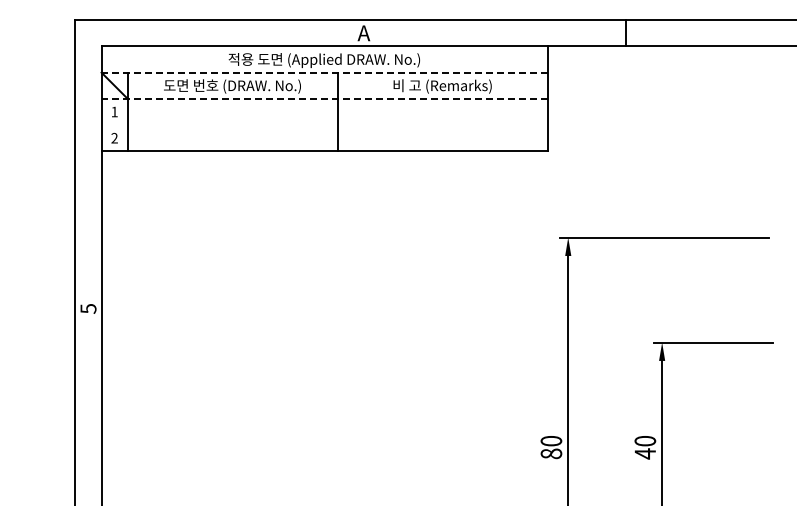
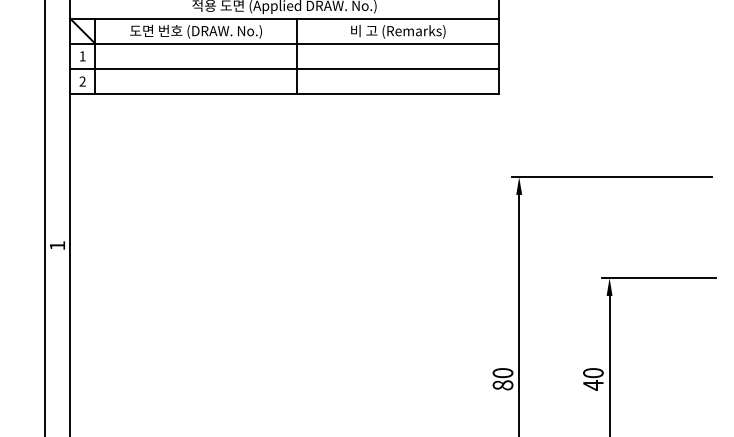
line: (324, 72) -> (284, 18), dashed -> solid
line: (324, 98) -> (284, 43), dashed -> solid
line: (324, 125) -> (284, 69), added
text: (88, 308) -> (57, 245), 5 -> 1

